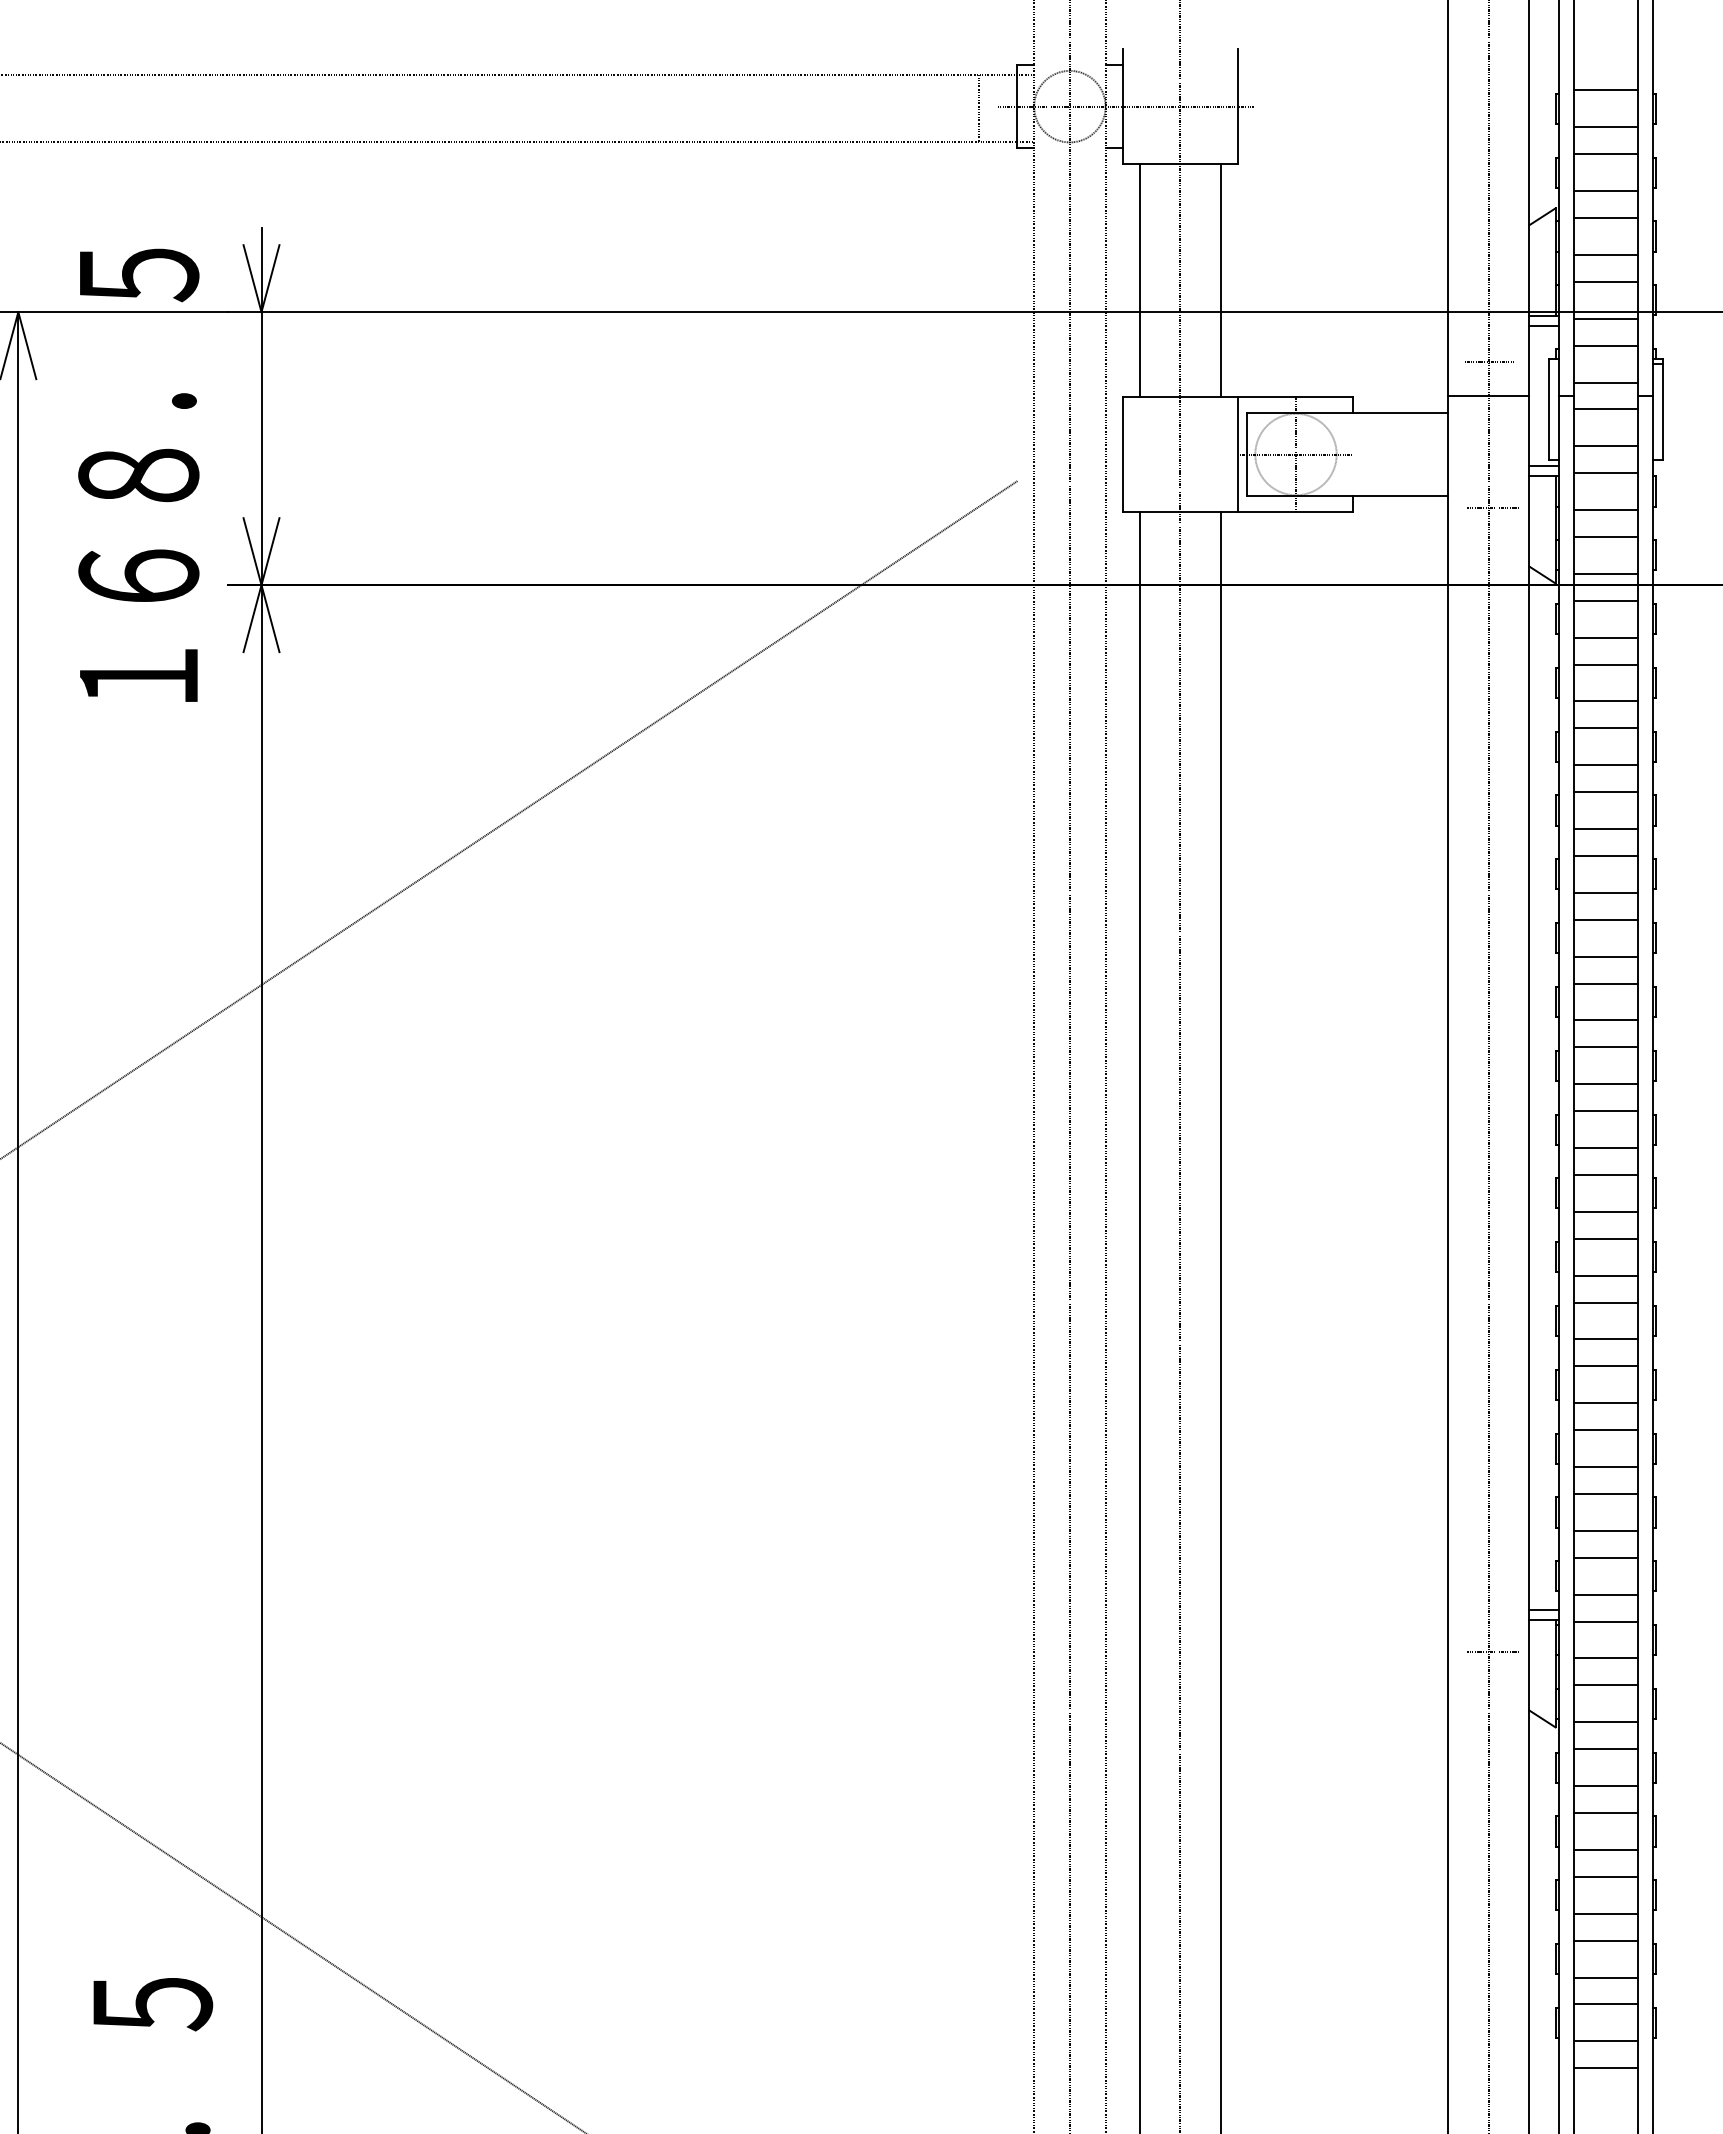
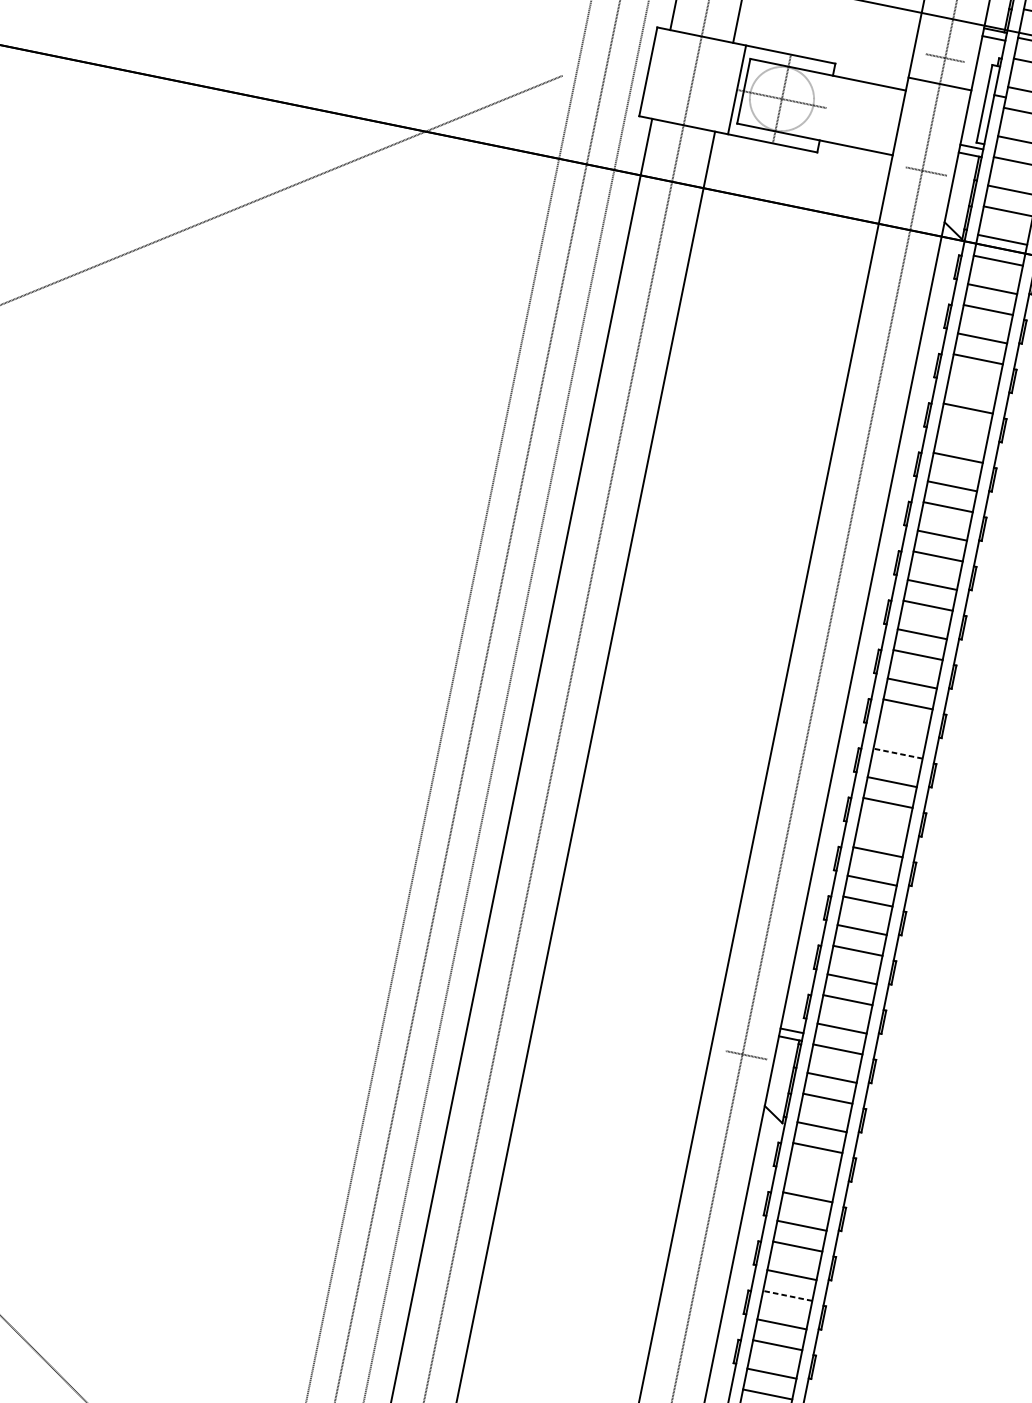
line: (1605, 765) -> (972, 387), removed
line: (1605, 829) -> (962, 437), removed
line: (1605, 1211) -> (902, 732), removed
line: (1605, 1238) -> (897, 753), solid -> dashed
line: (1605, 1339) -> (881, 831), removed
line: (1605, 1786) -> (811, 1176), removed
line: (1605, 1940) -> (787, 1295), solid -> dashed

